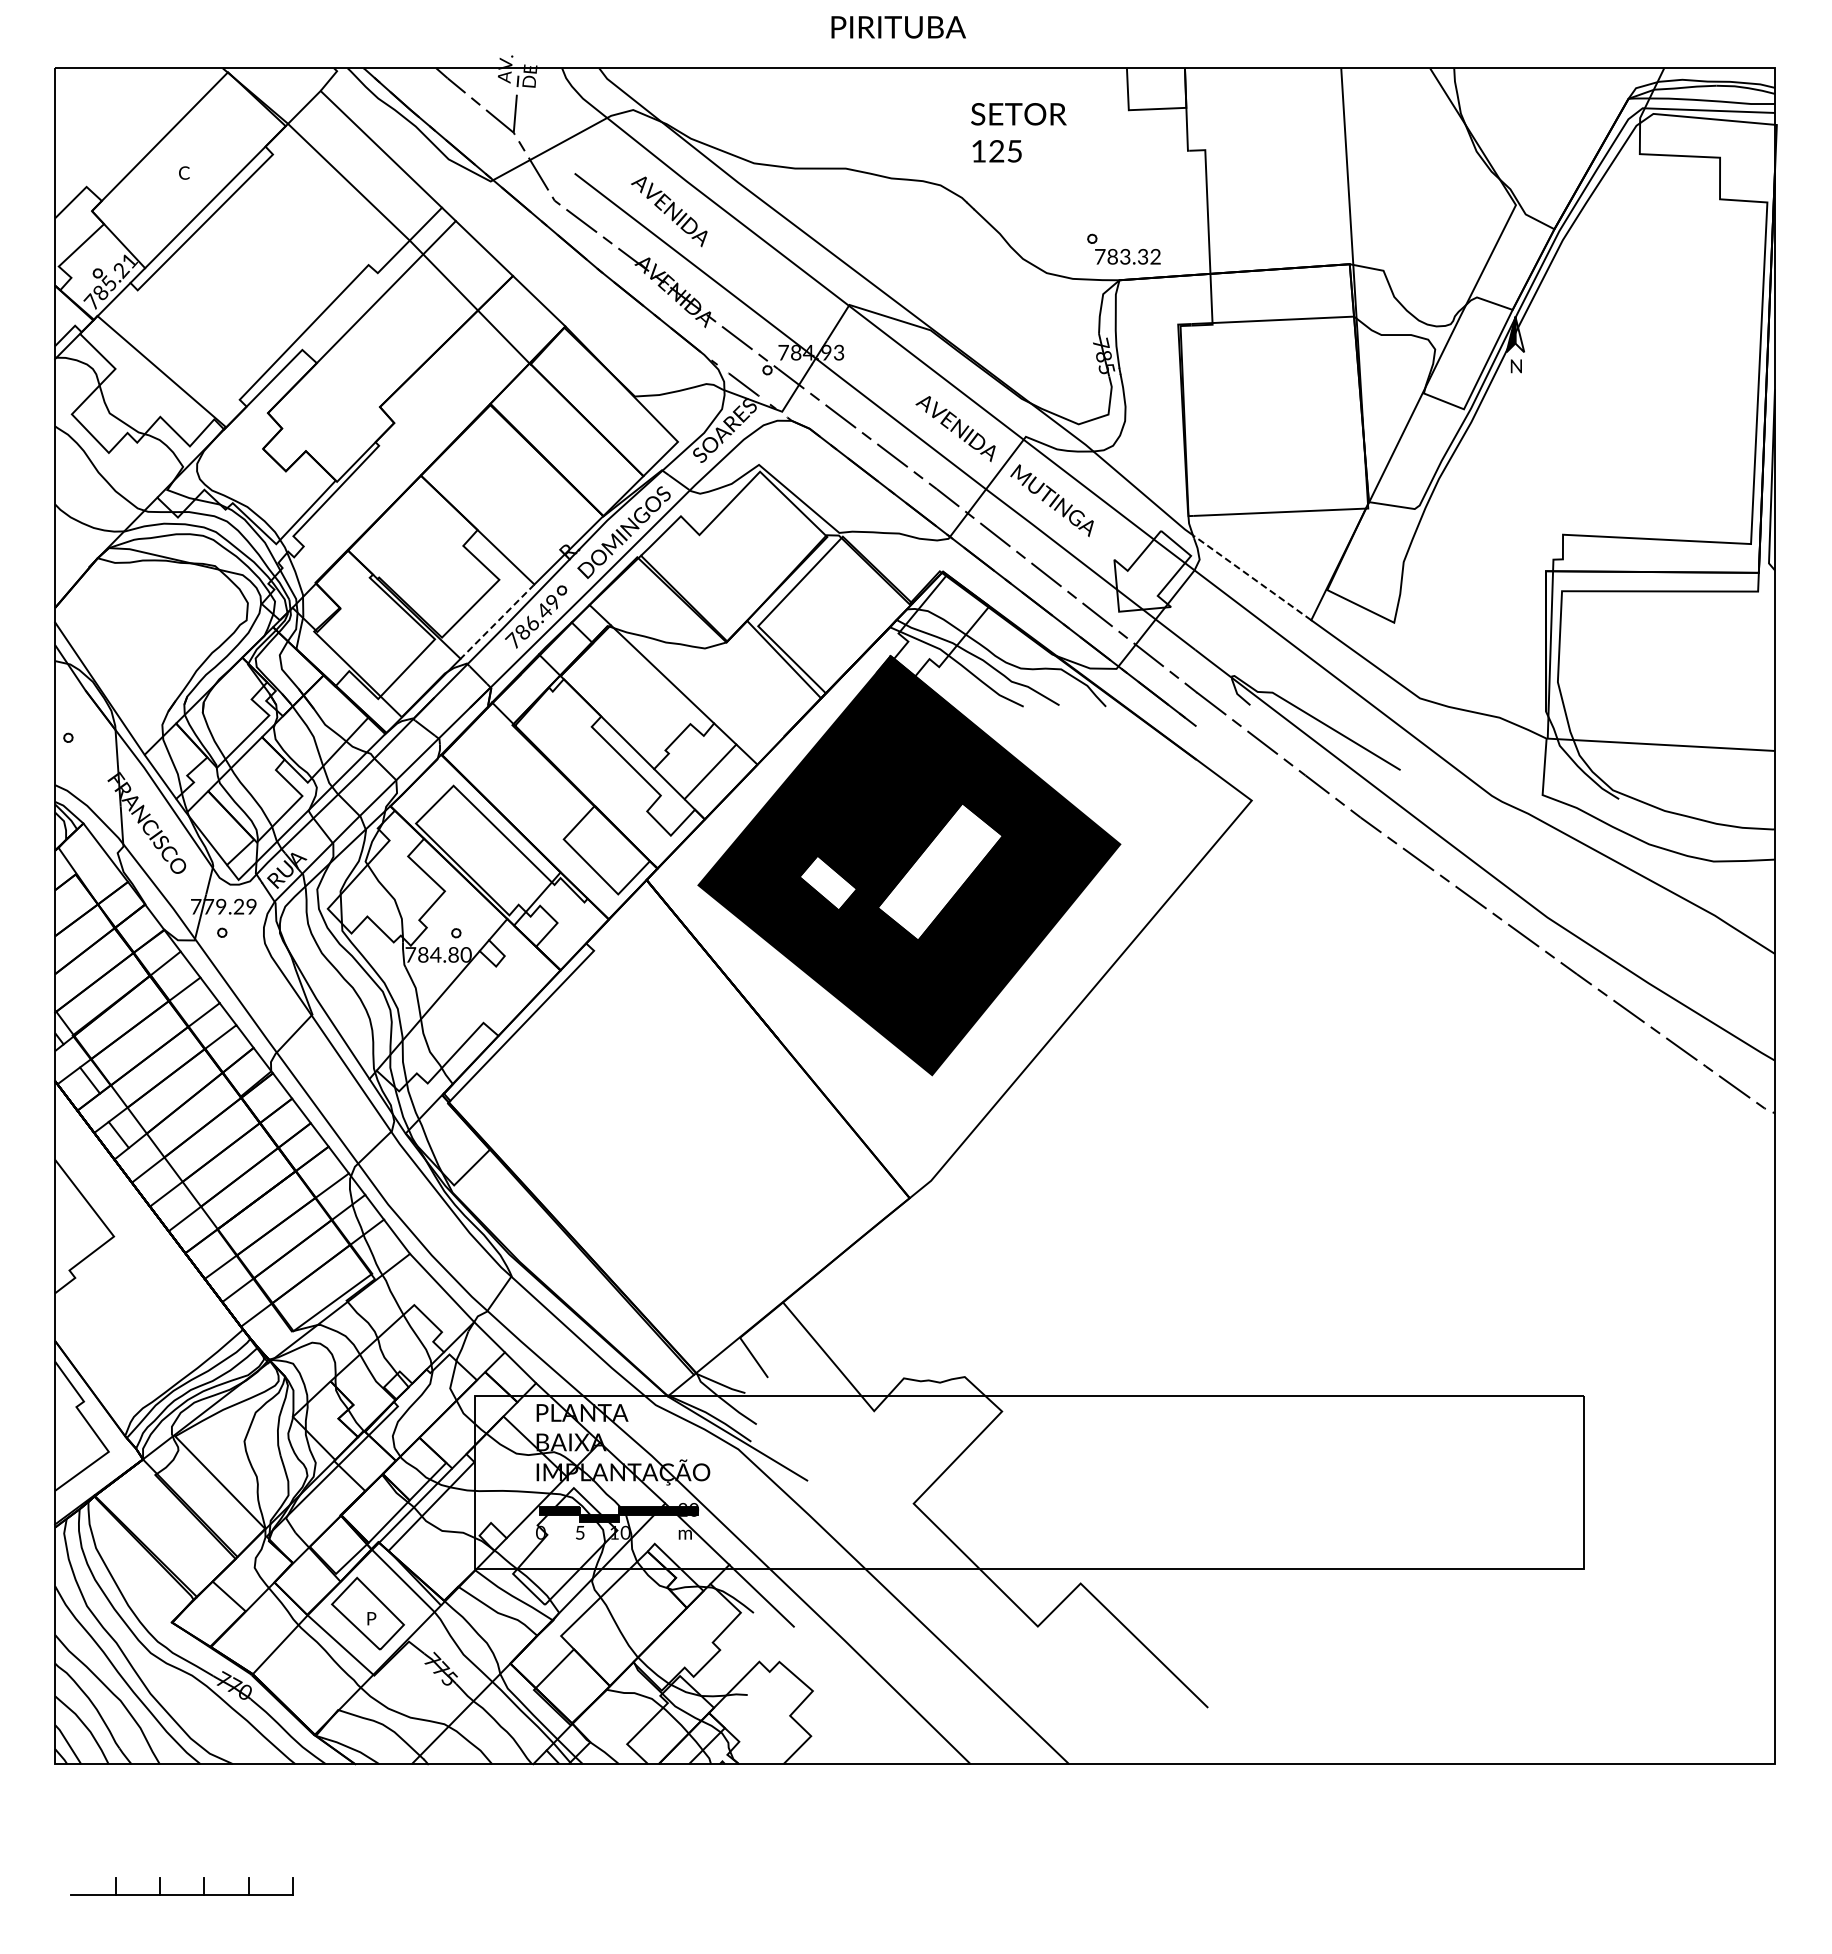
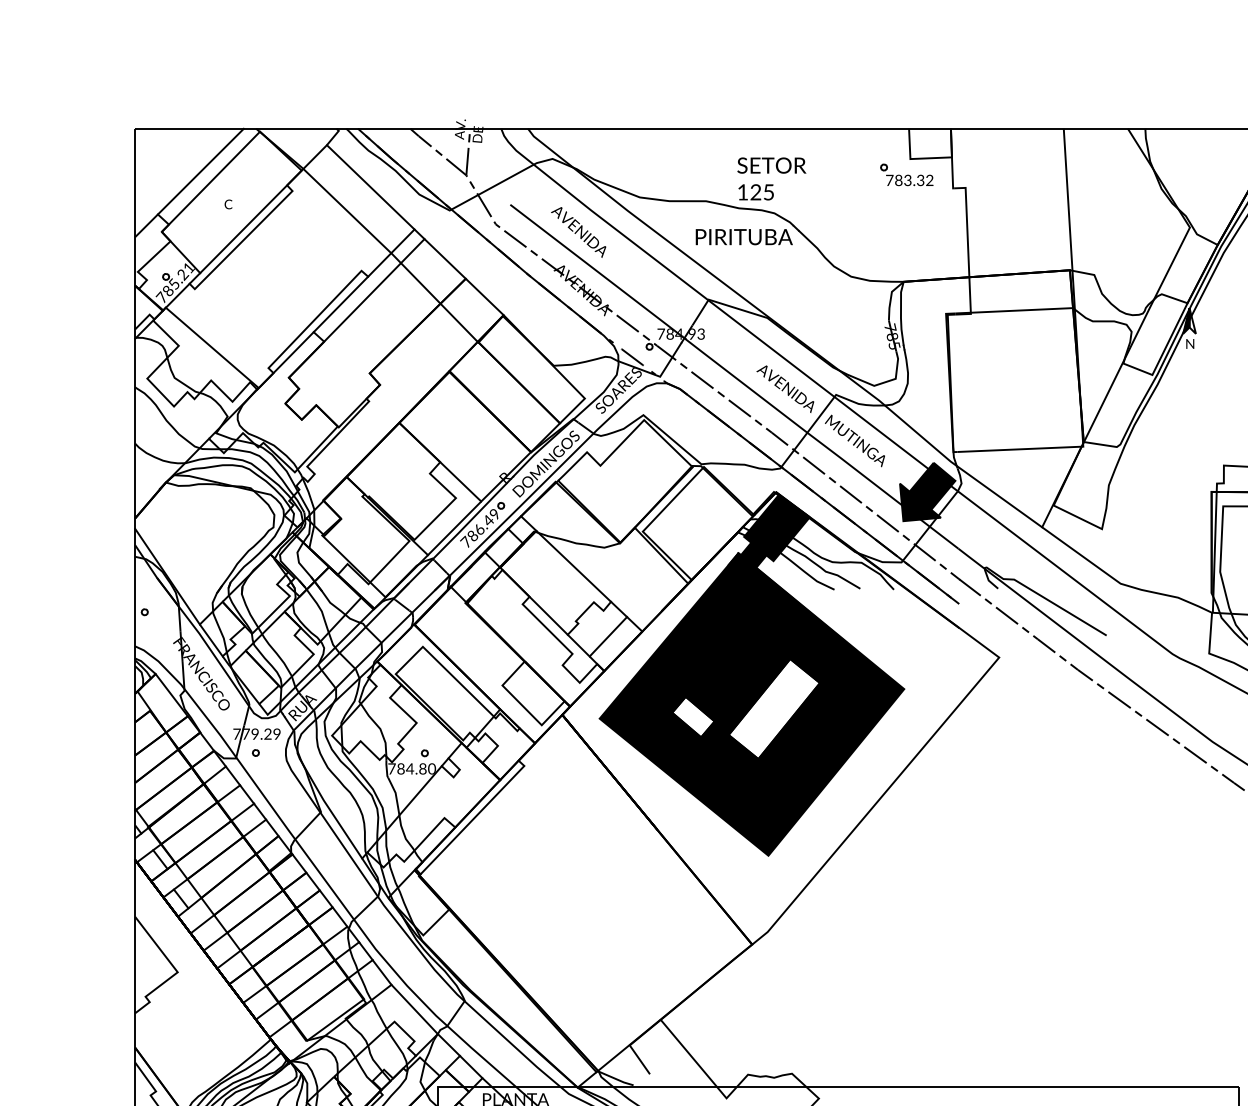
text: (898, 27) -> (744, 237), moved
line: (145, 127) -> (200, 171), added
text: (1018, 132) -> (771, 178), moved
part: (1123, 248) -> (906, 174), moved
line: (339, 311) -> (340, 304), added
fill: (1152, 570) -> (927, 491), added
line: (1251, 577) -> (998, 496), dashed -> solid
line: (497, 621) -> (454, 528), dashed -> solid
fill: (941, 625) -> (775, 531), added

